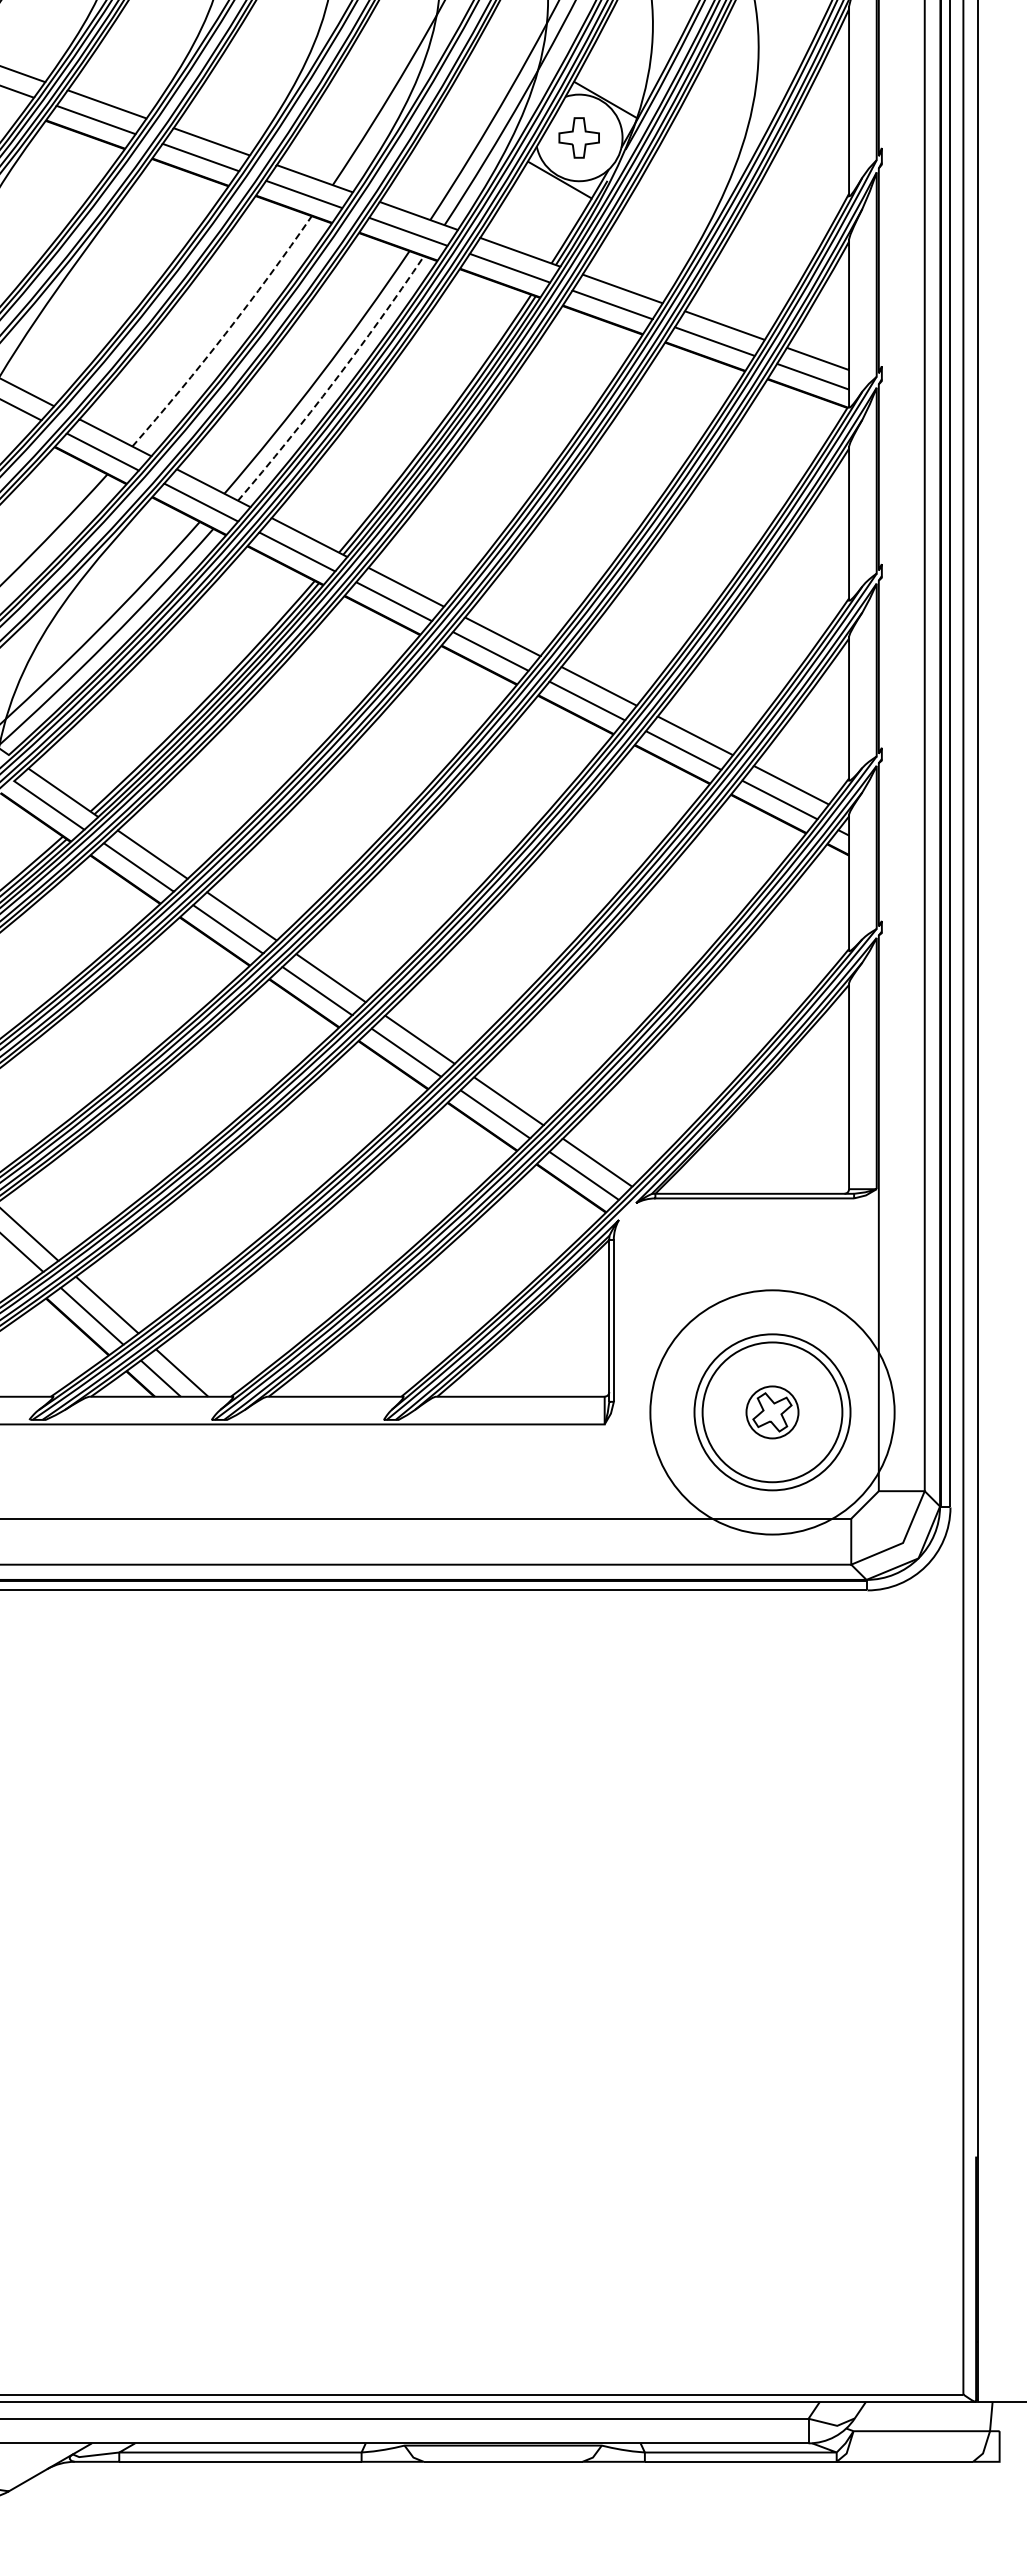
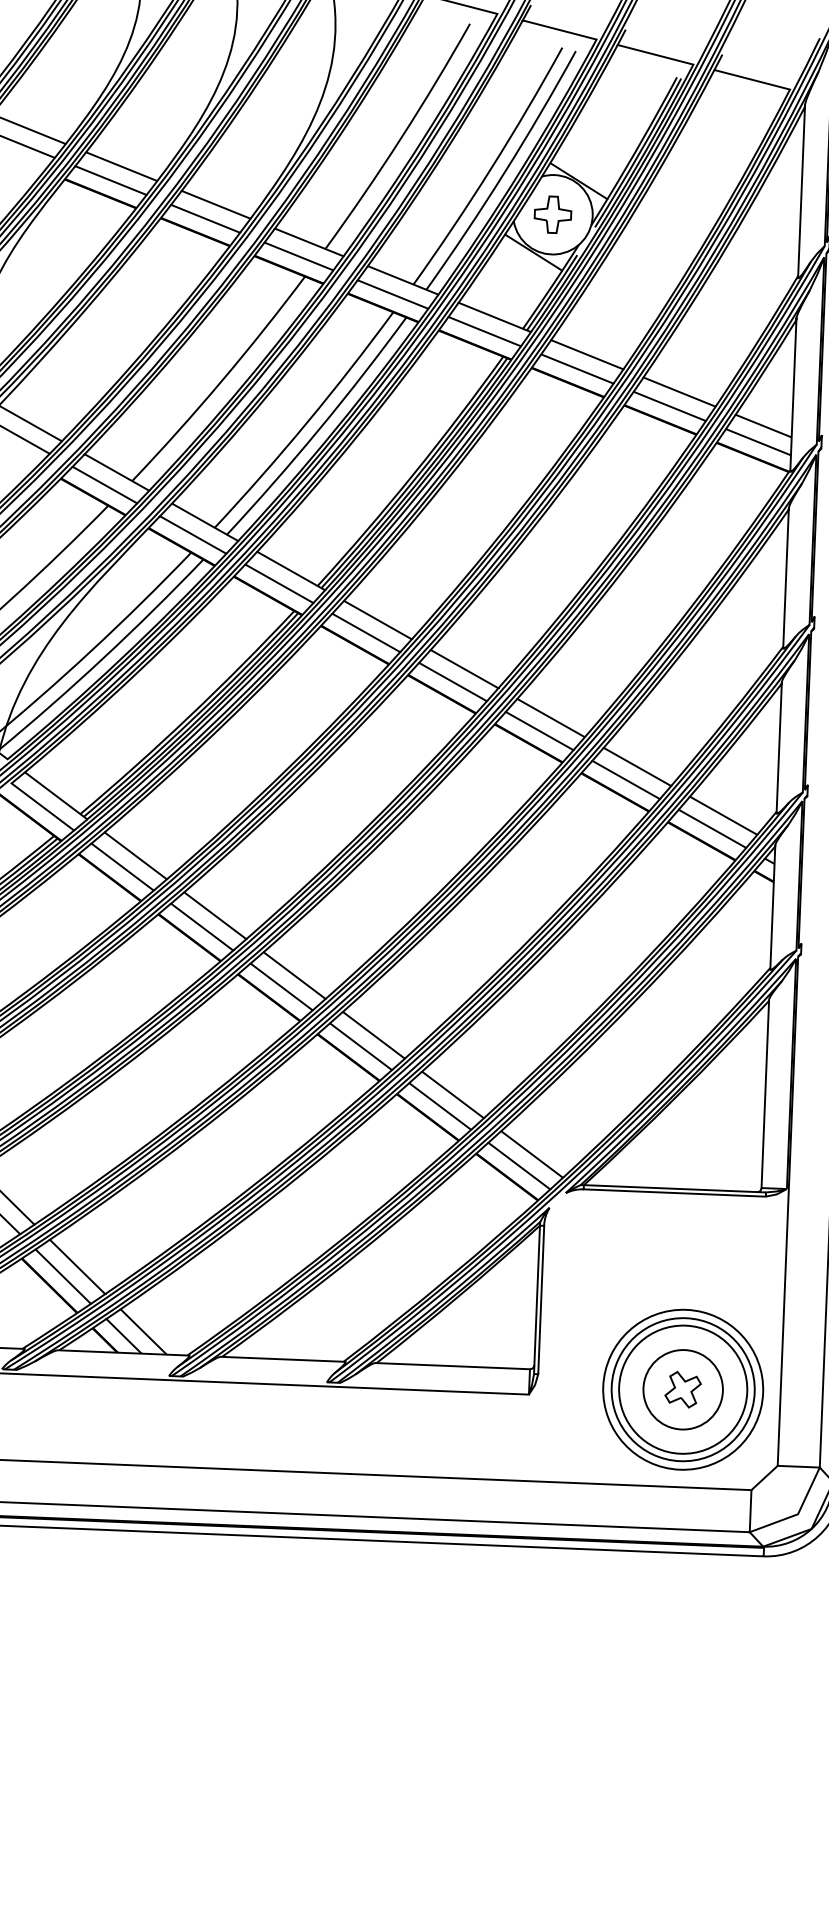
arc: (225, 334) -> (221, 381), dashed -> solid
arc: (334, 381) -> (319, 428), dashed -> solid
circle: (772, 1412) -> (683, 1389), size x0.71
circle: (772, 1412) -> (683, 1389), size x1.67

